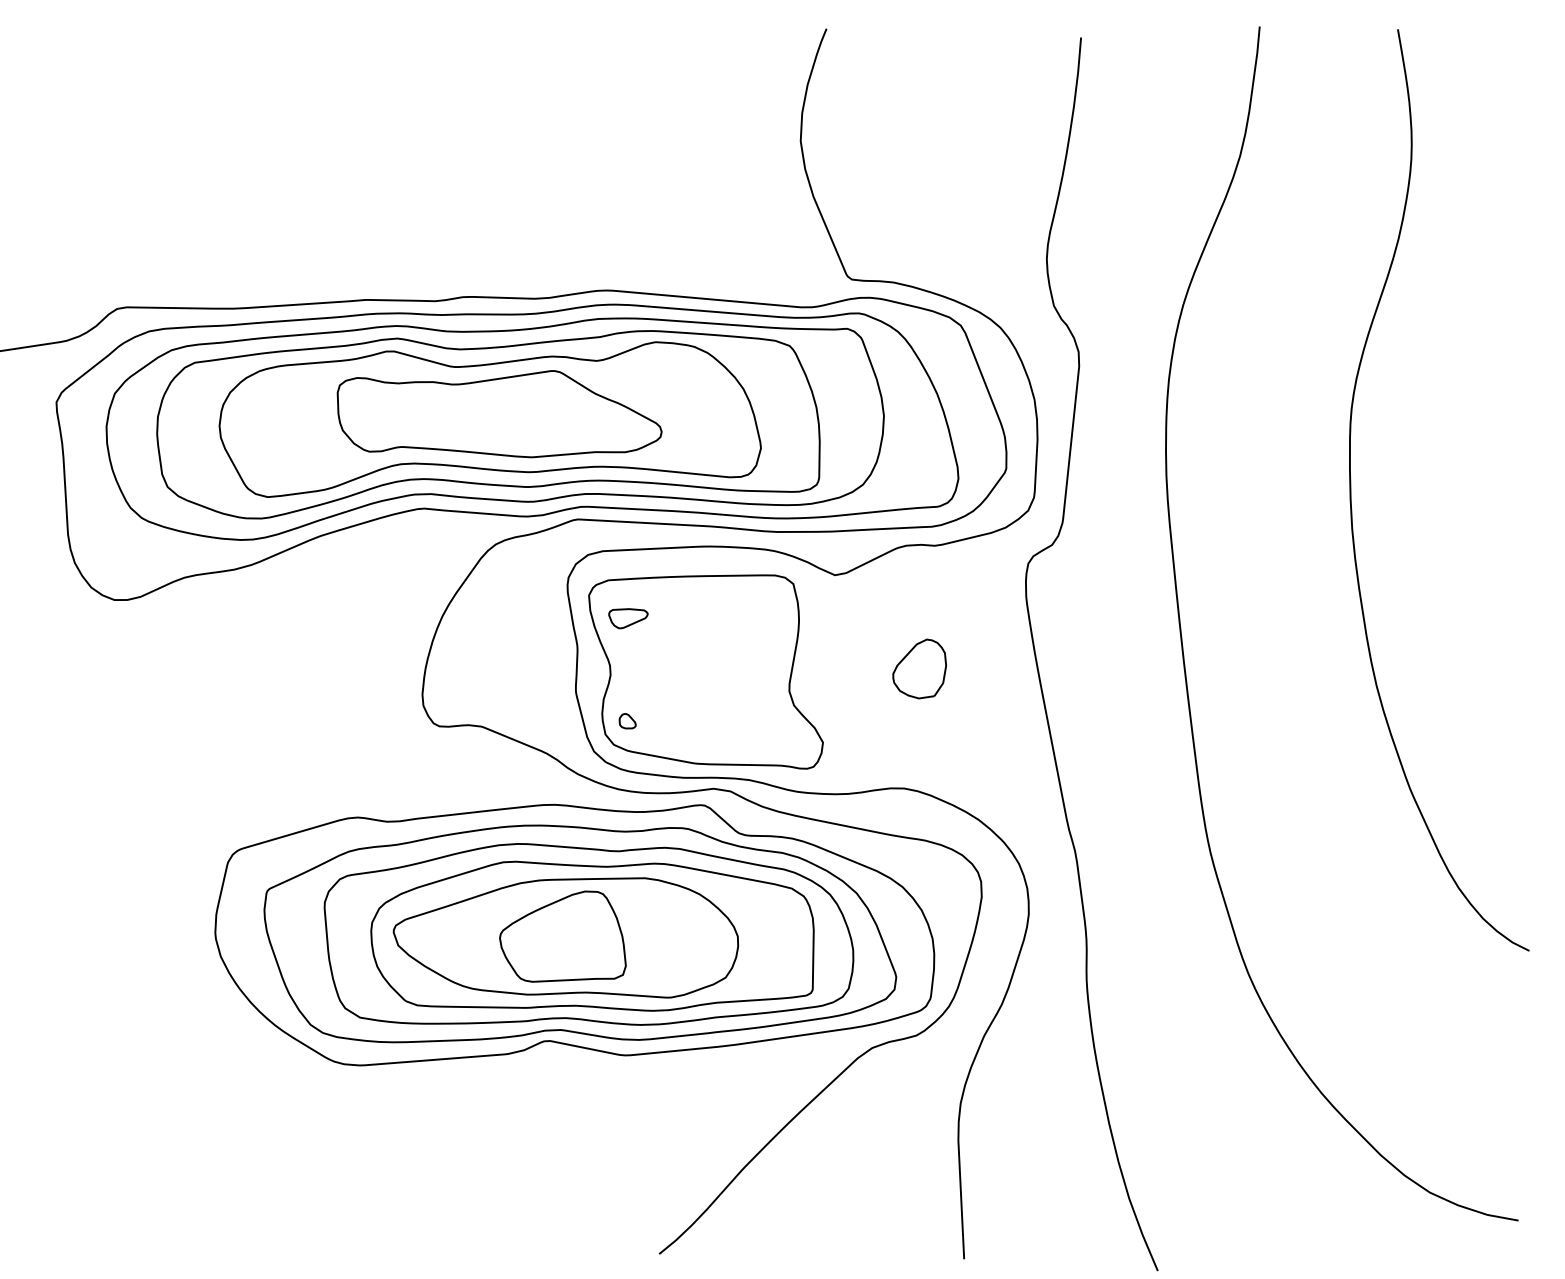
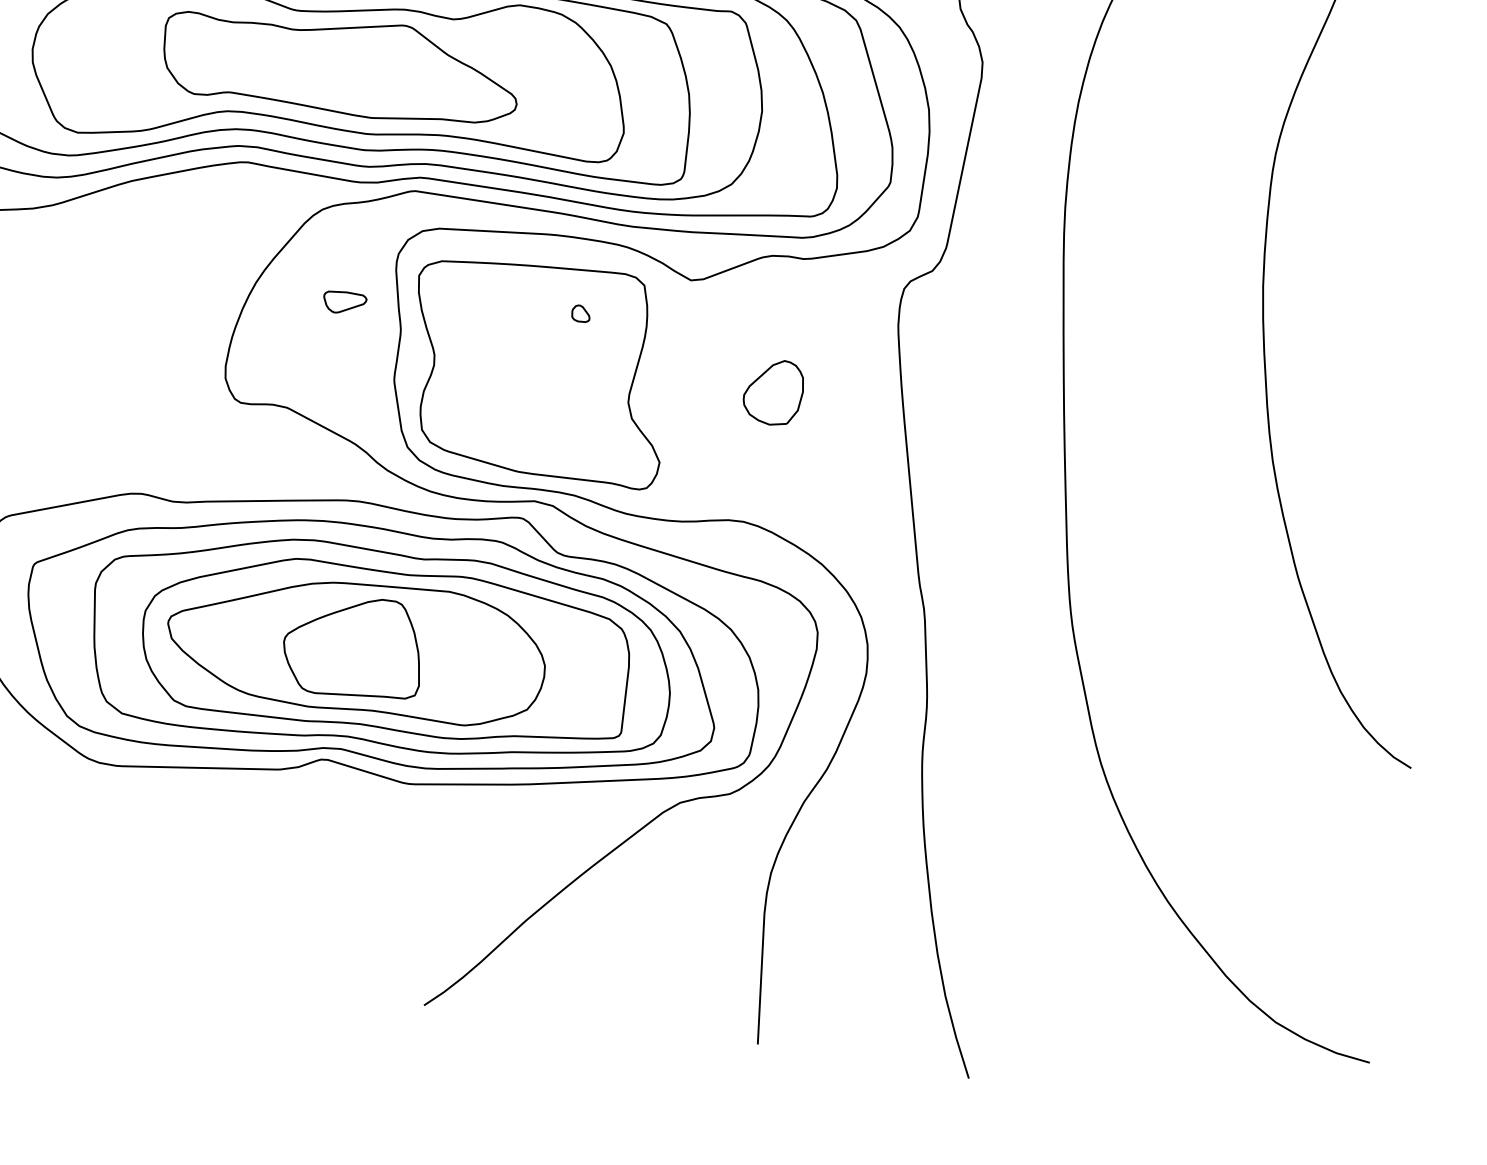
part: (628, 618) -> (345, 302), moved
part: (627, 721) -> (580, 313), moved

